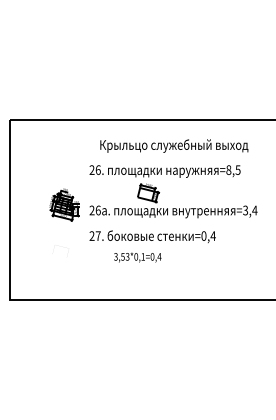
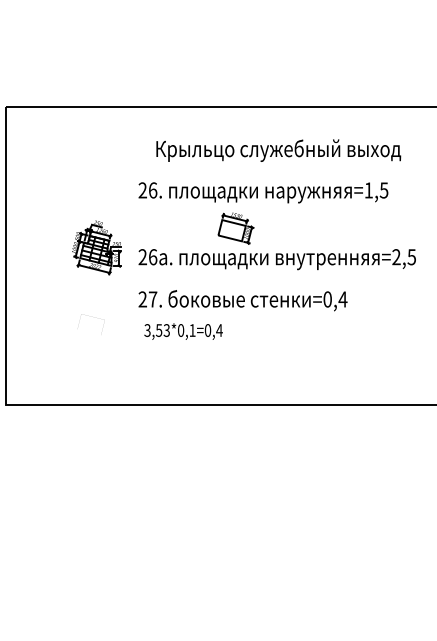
text: (228, 169) -> (368, 189), =8,5 -> =1,5
text: (250, 210) -> (404, 257), =3,4 -> =2,5
text: (137, 257) -> (183, 331), moved

